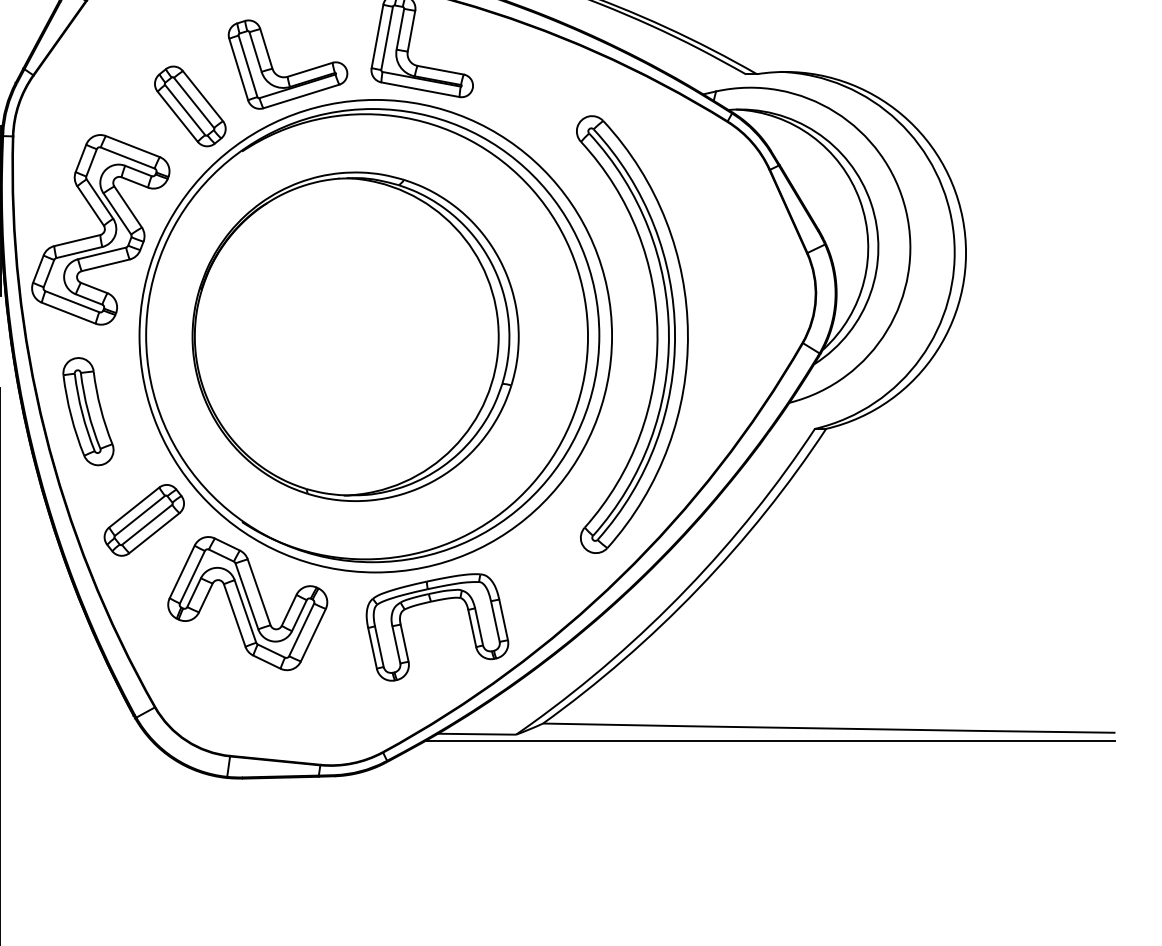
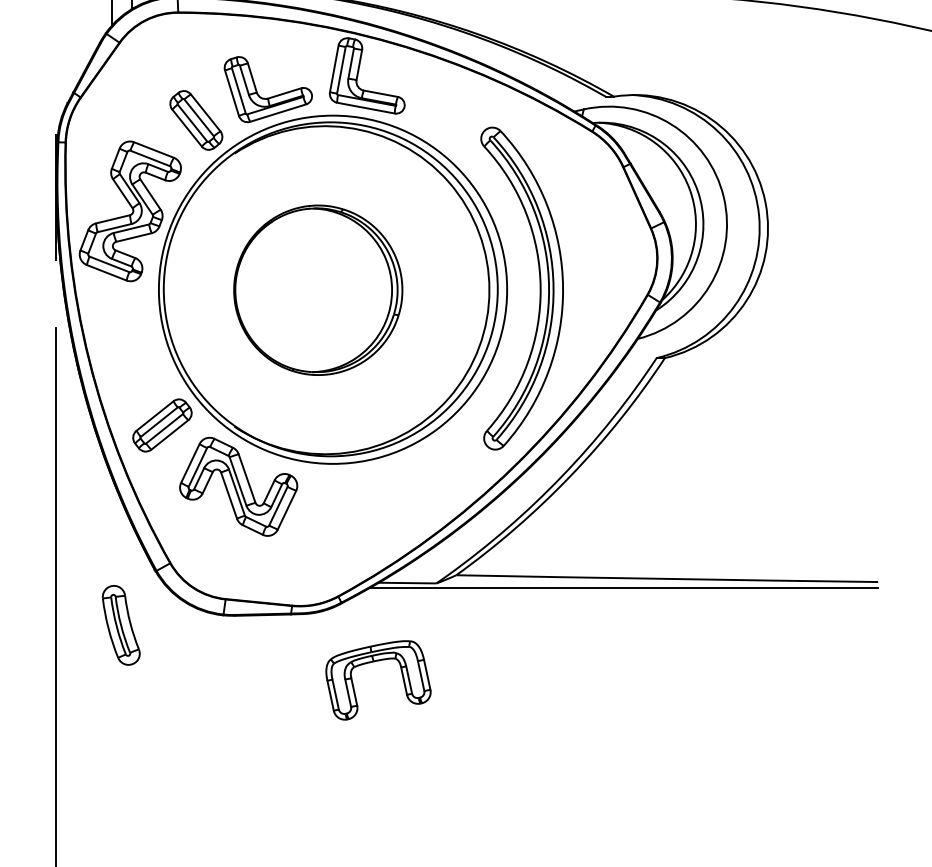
part: (356, 337) -> (318, 290), size x0.7
part: (87, 411) -> (120, 625), moved
part: (432, 603) -> (374, 662), moved

